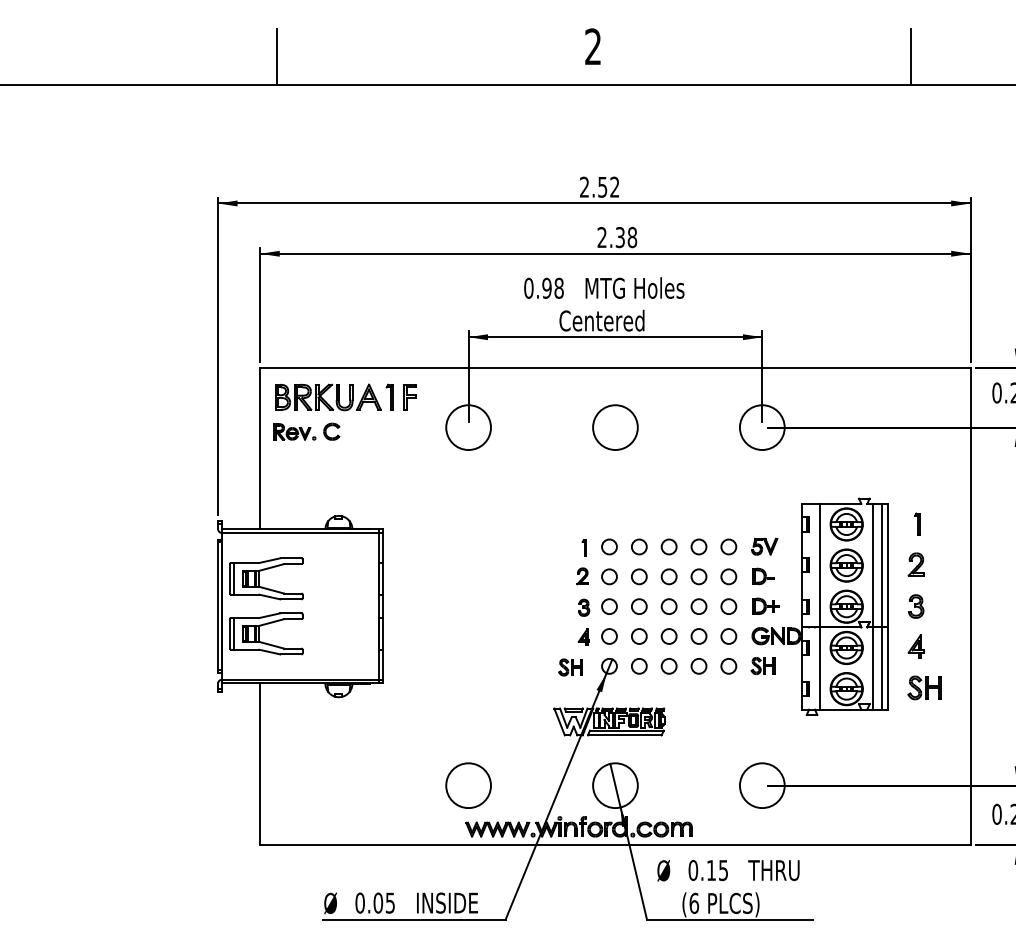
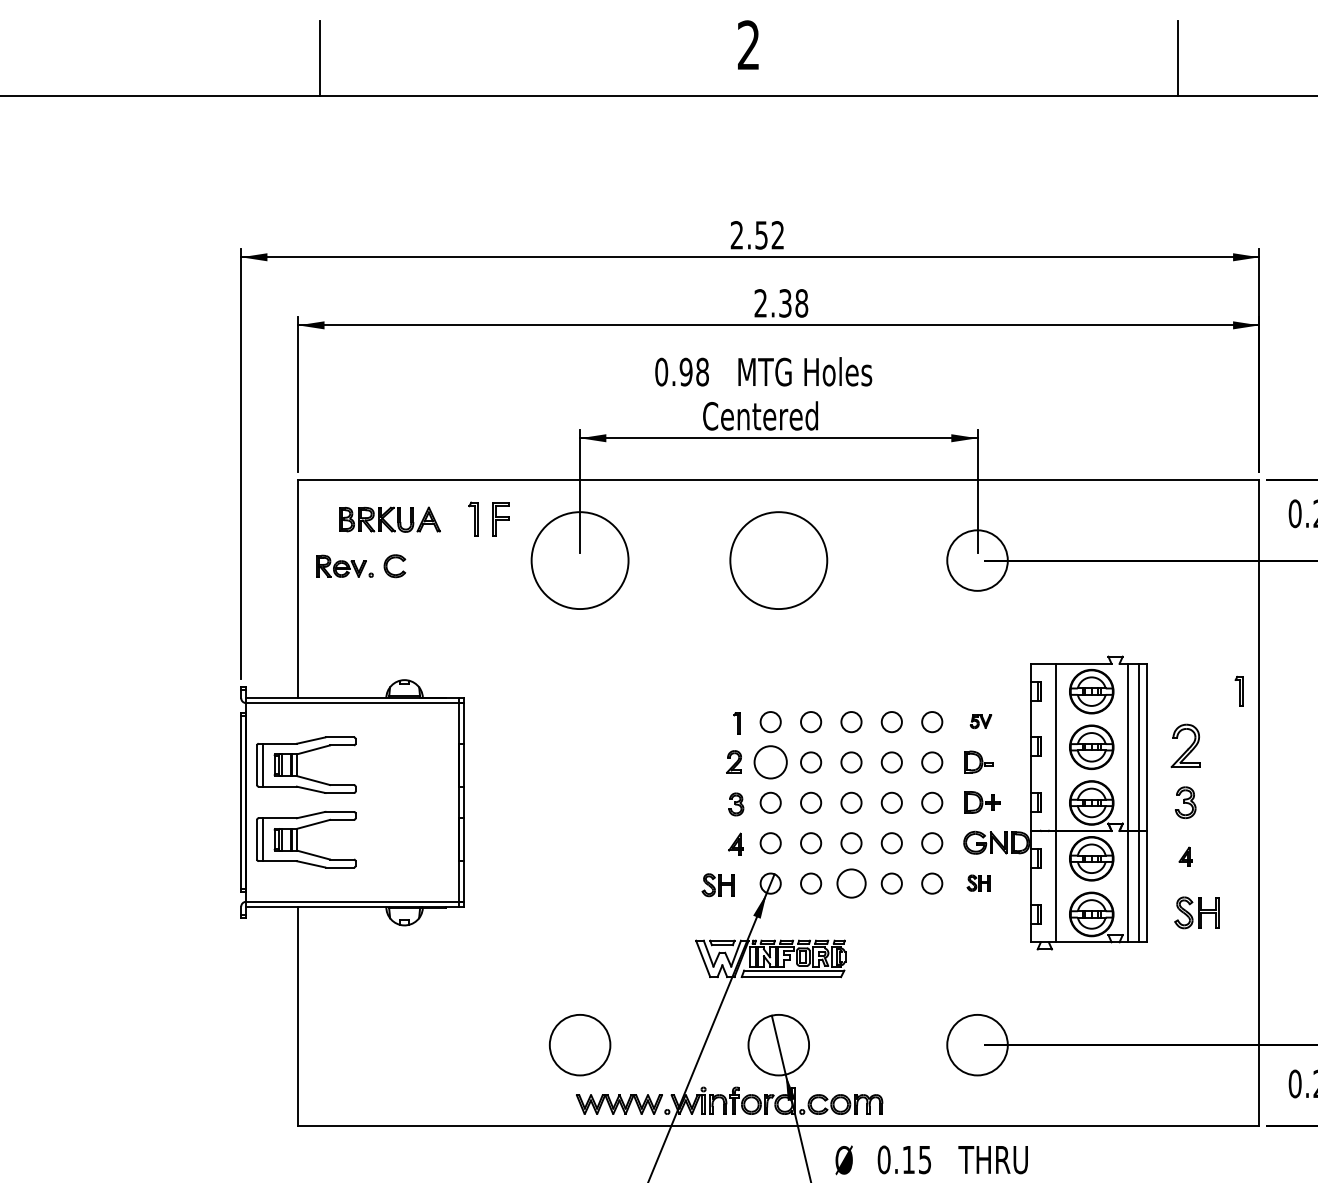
part: (328, 397) -> (390, 519), size x0.7
circle: (468, 427) -> (579, 560), size x1.6
circle: (615, 427) -> (778, 560), size x1.6
part: (917, 523) -> (1238, 690), moved
part: (764, 546) -> (980, 721), size x0.6
part: (915, 564) -> (1184, 745), size x1.4
circle: (609, 576) -> (770, 762), size x1.6
part: (915, 646) -> (1184, 856), size x0.6
part: (762, 665) -> (977, 882), size x0.7
circle: (668, 666) -> (850, 883), size x1.4

